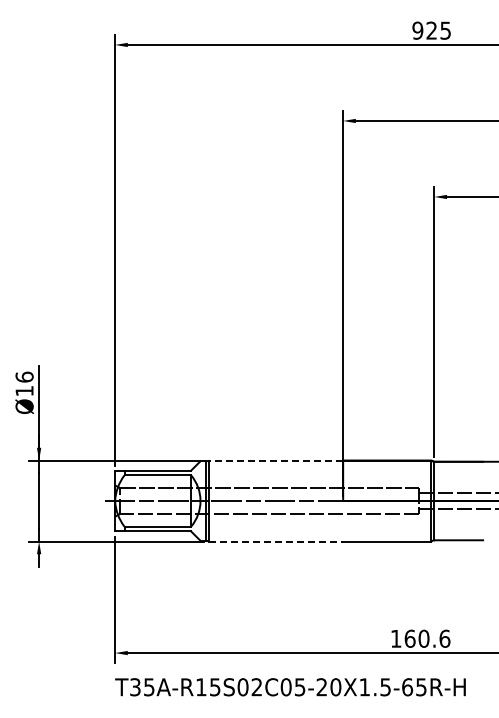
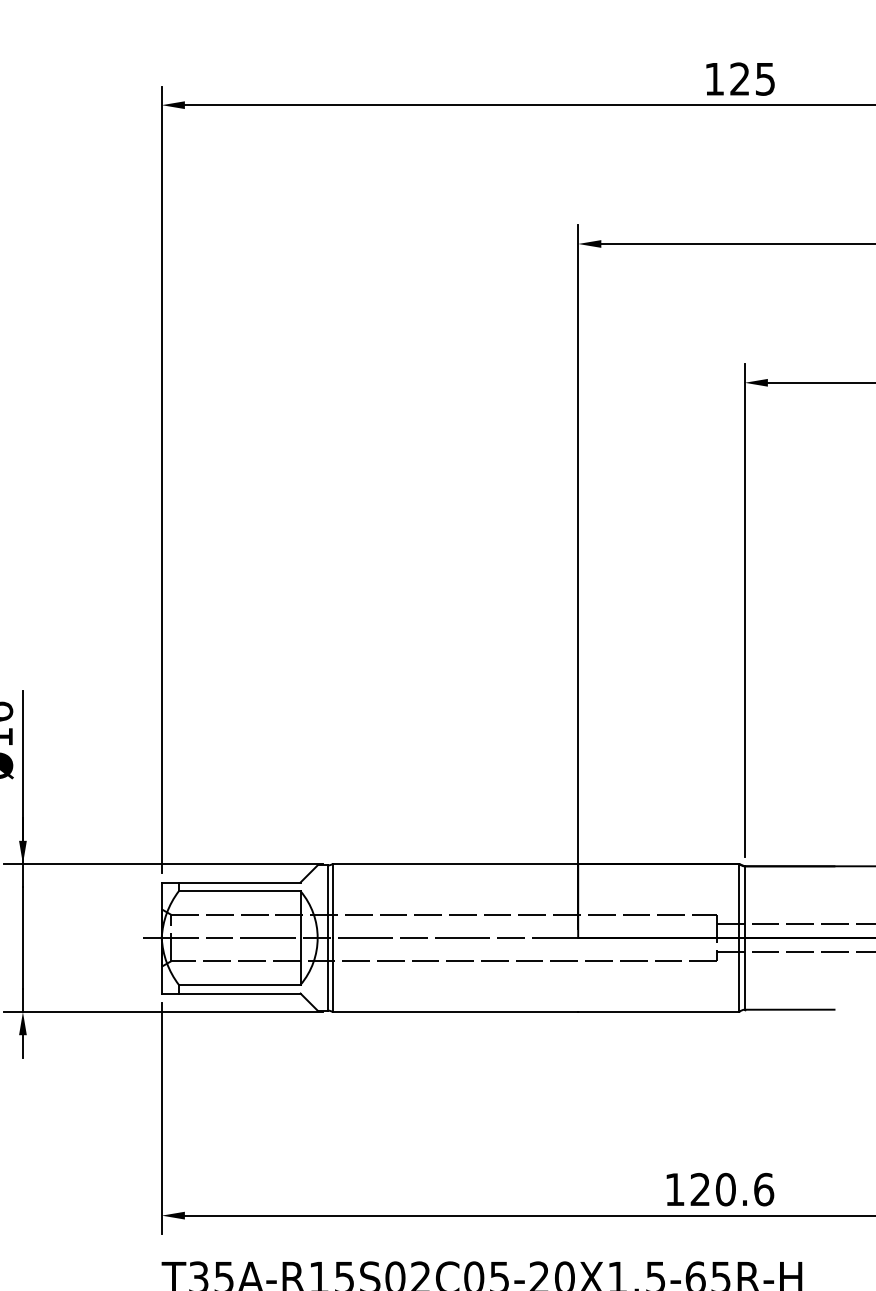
text: (417, 30) -> (713, 78), 925 -> 125
line: (275, 460) -> (454, 863), dashed -> solid
line: (276, 541) -> (456, 1011), dashed -> solid
text: (409, 638) -> (699, 1189), 160.6 -> 120.6

